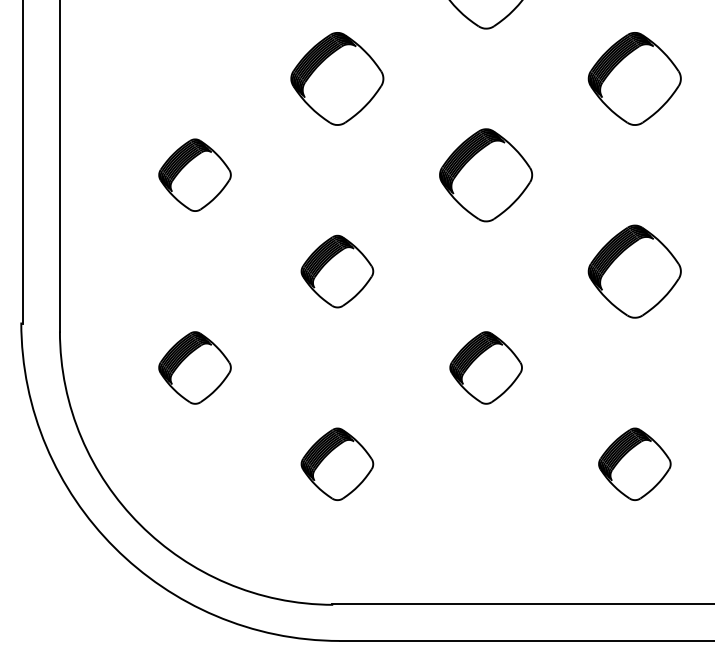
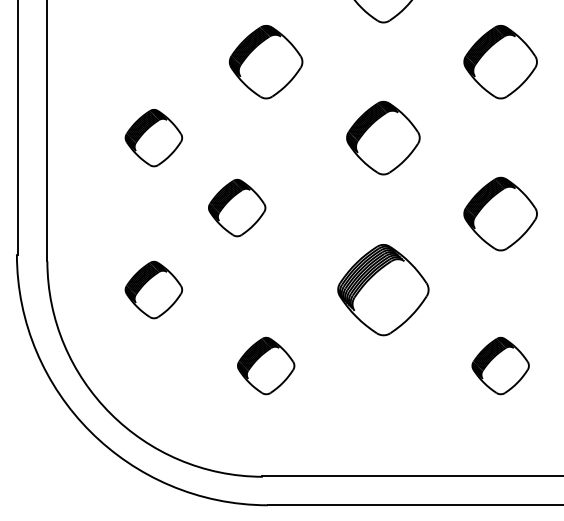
part: (337, 270) -> (237, 207), moved
part: (486, 367) -> (383, 289), size x1.6

